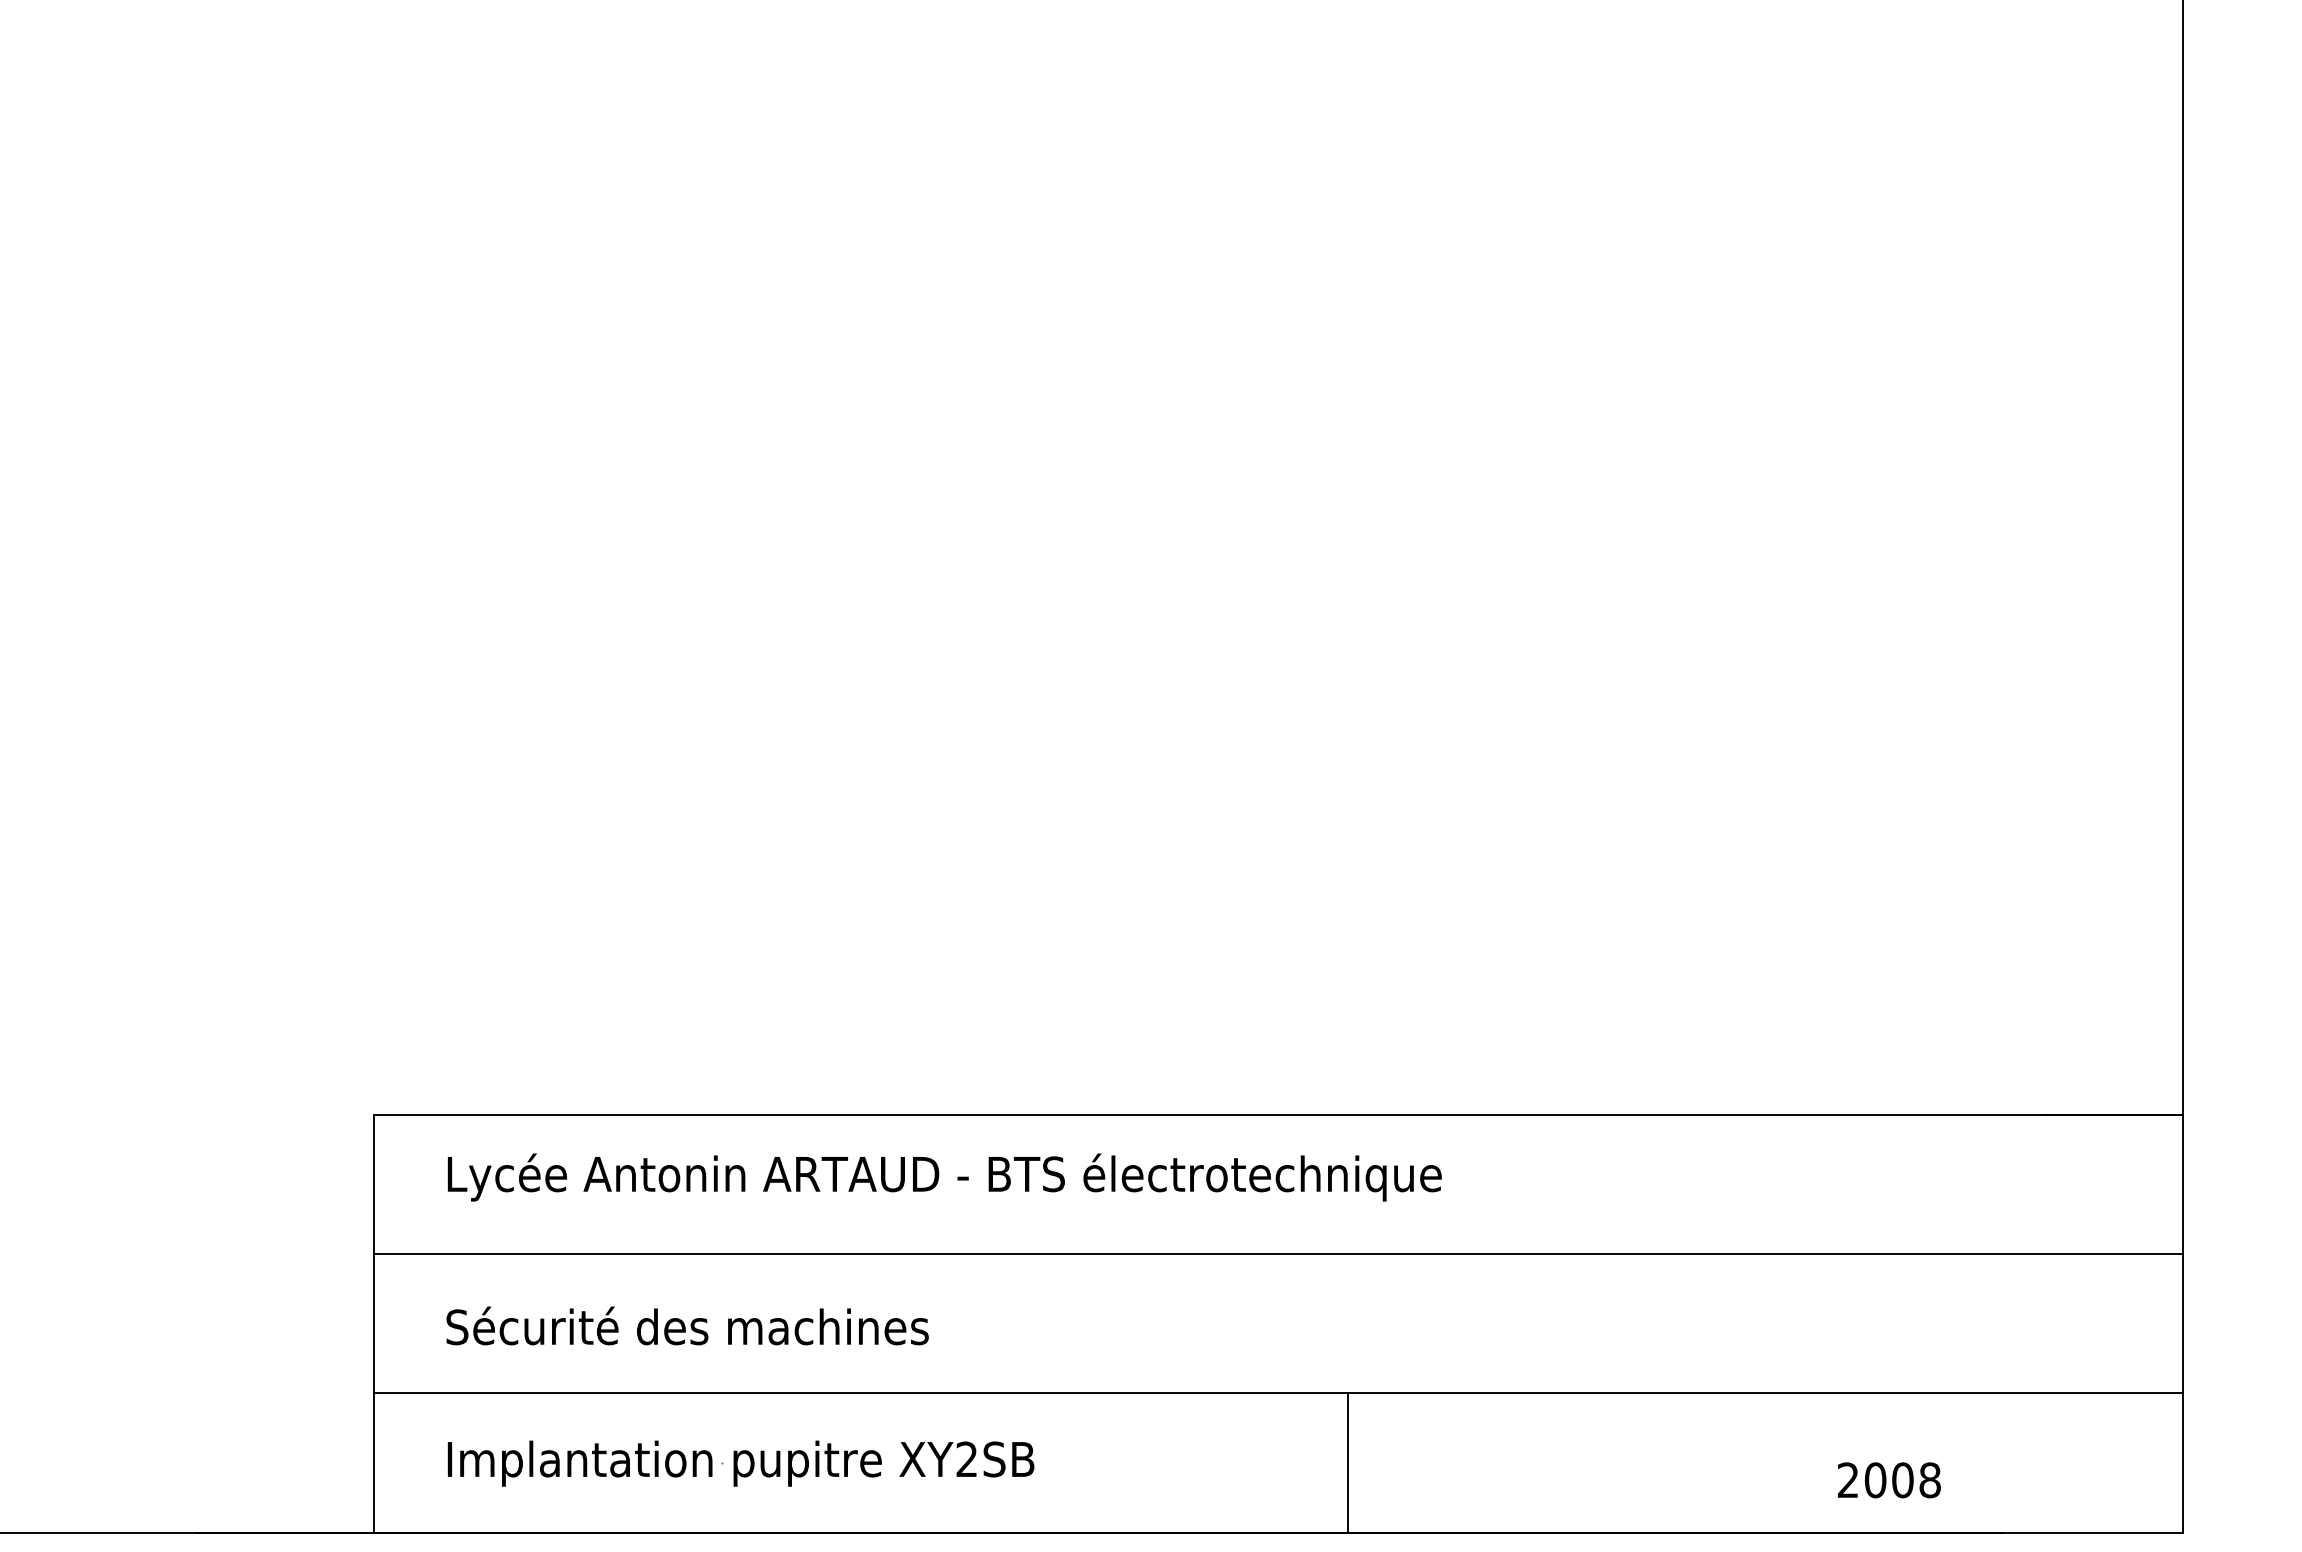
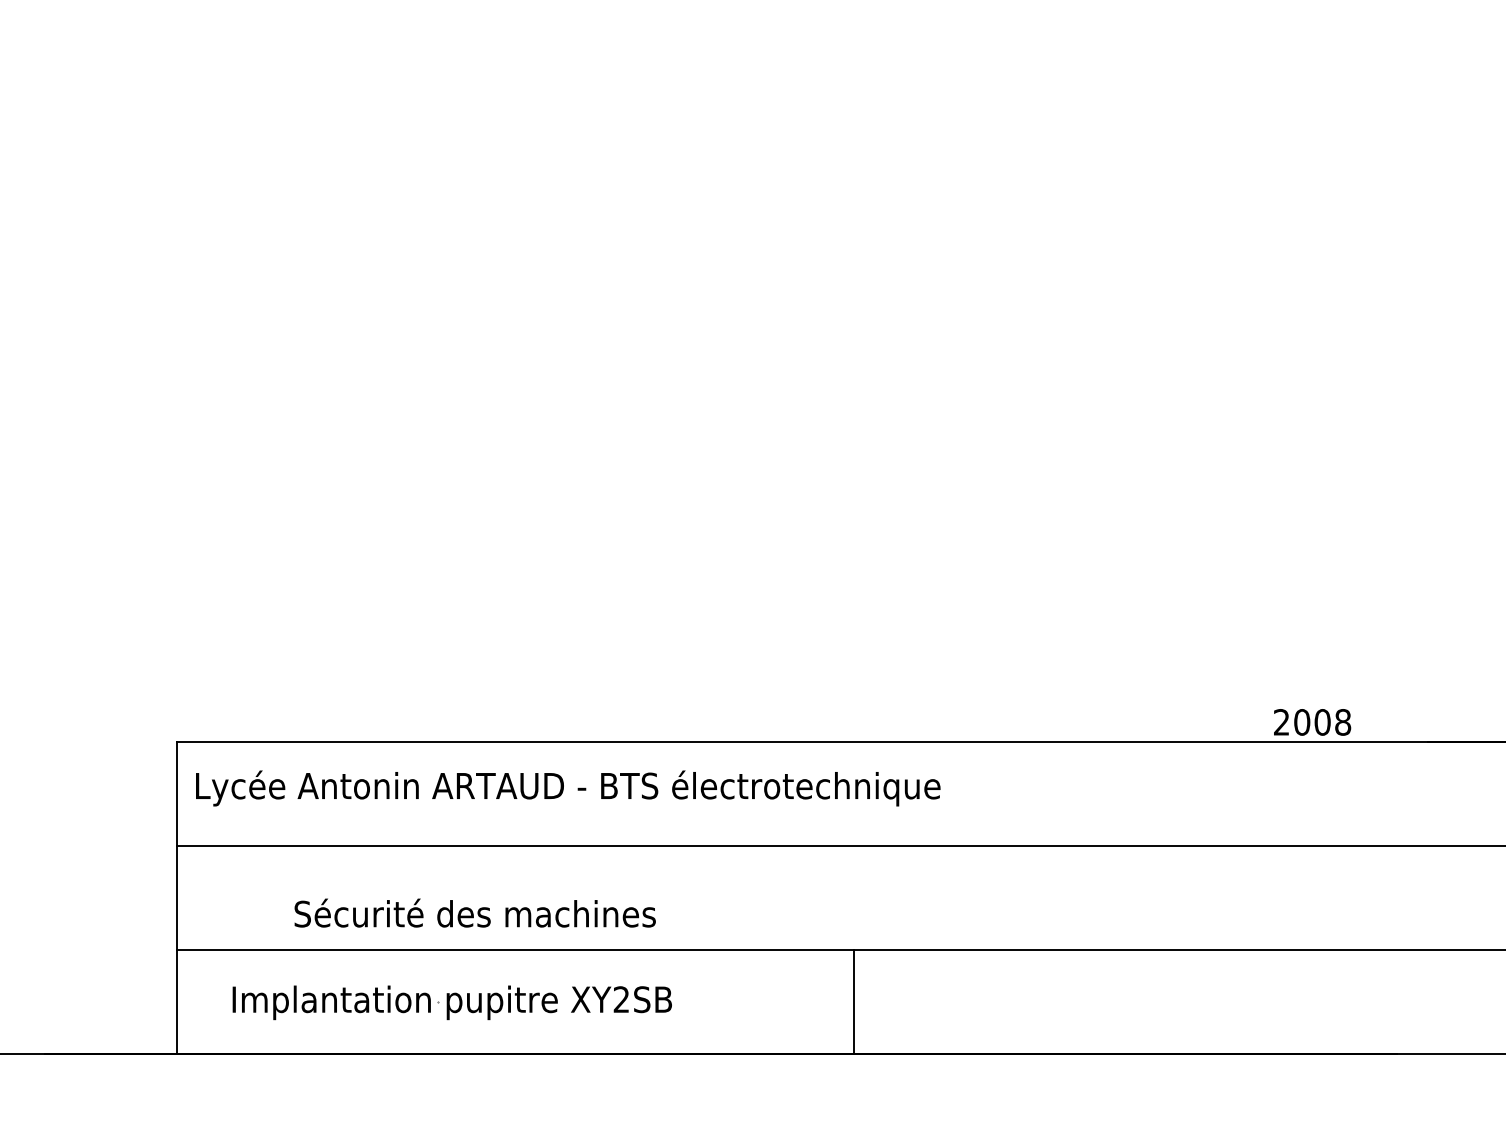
text: (944, 1177) -> (568, 788), moved
text: (687, 1325) -> (475, 912), moved
line: (1347, 1462) -> (854, 1001), moved
text: (1888, 1480) -> (1311, 722), moved

